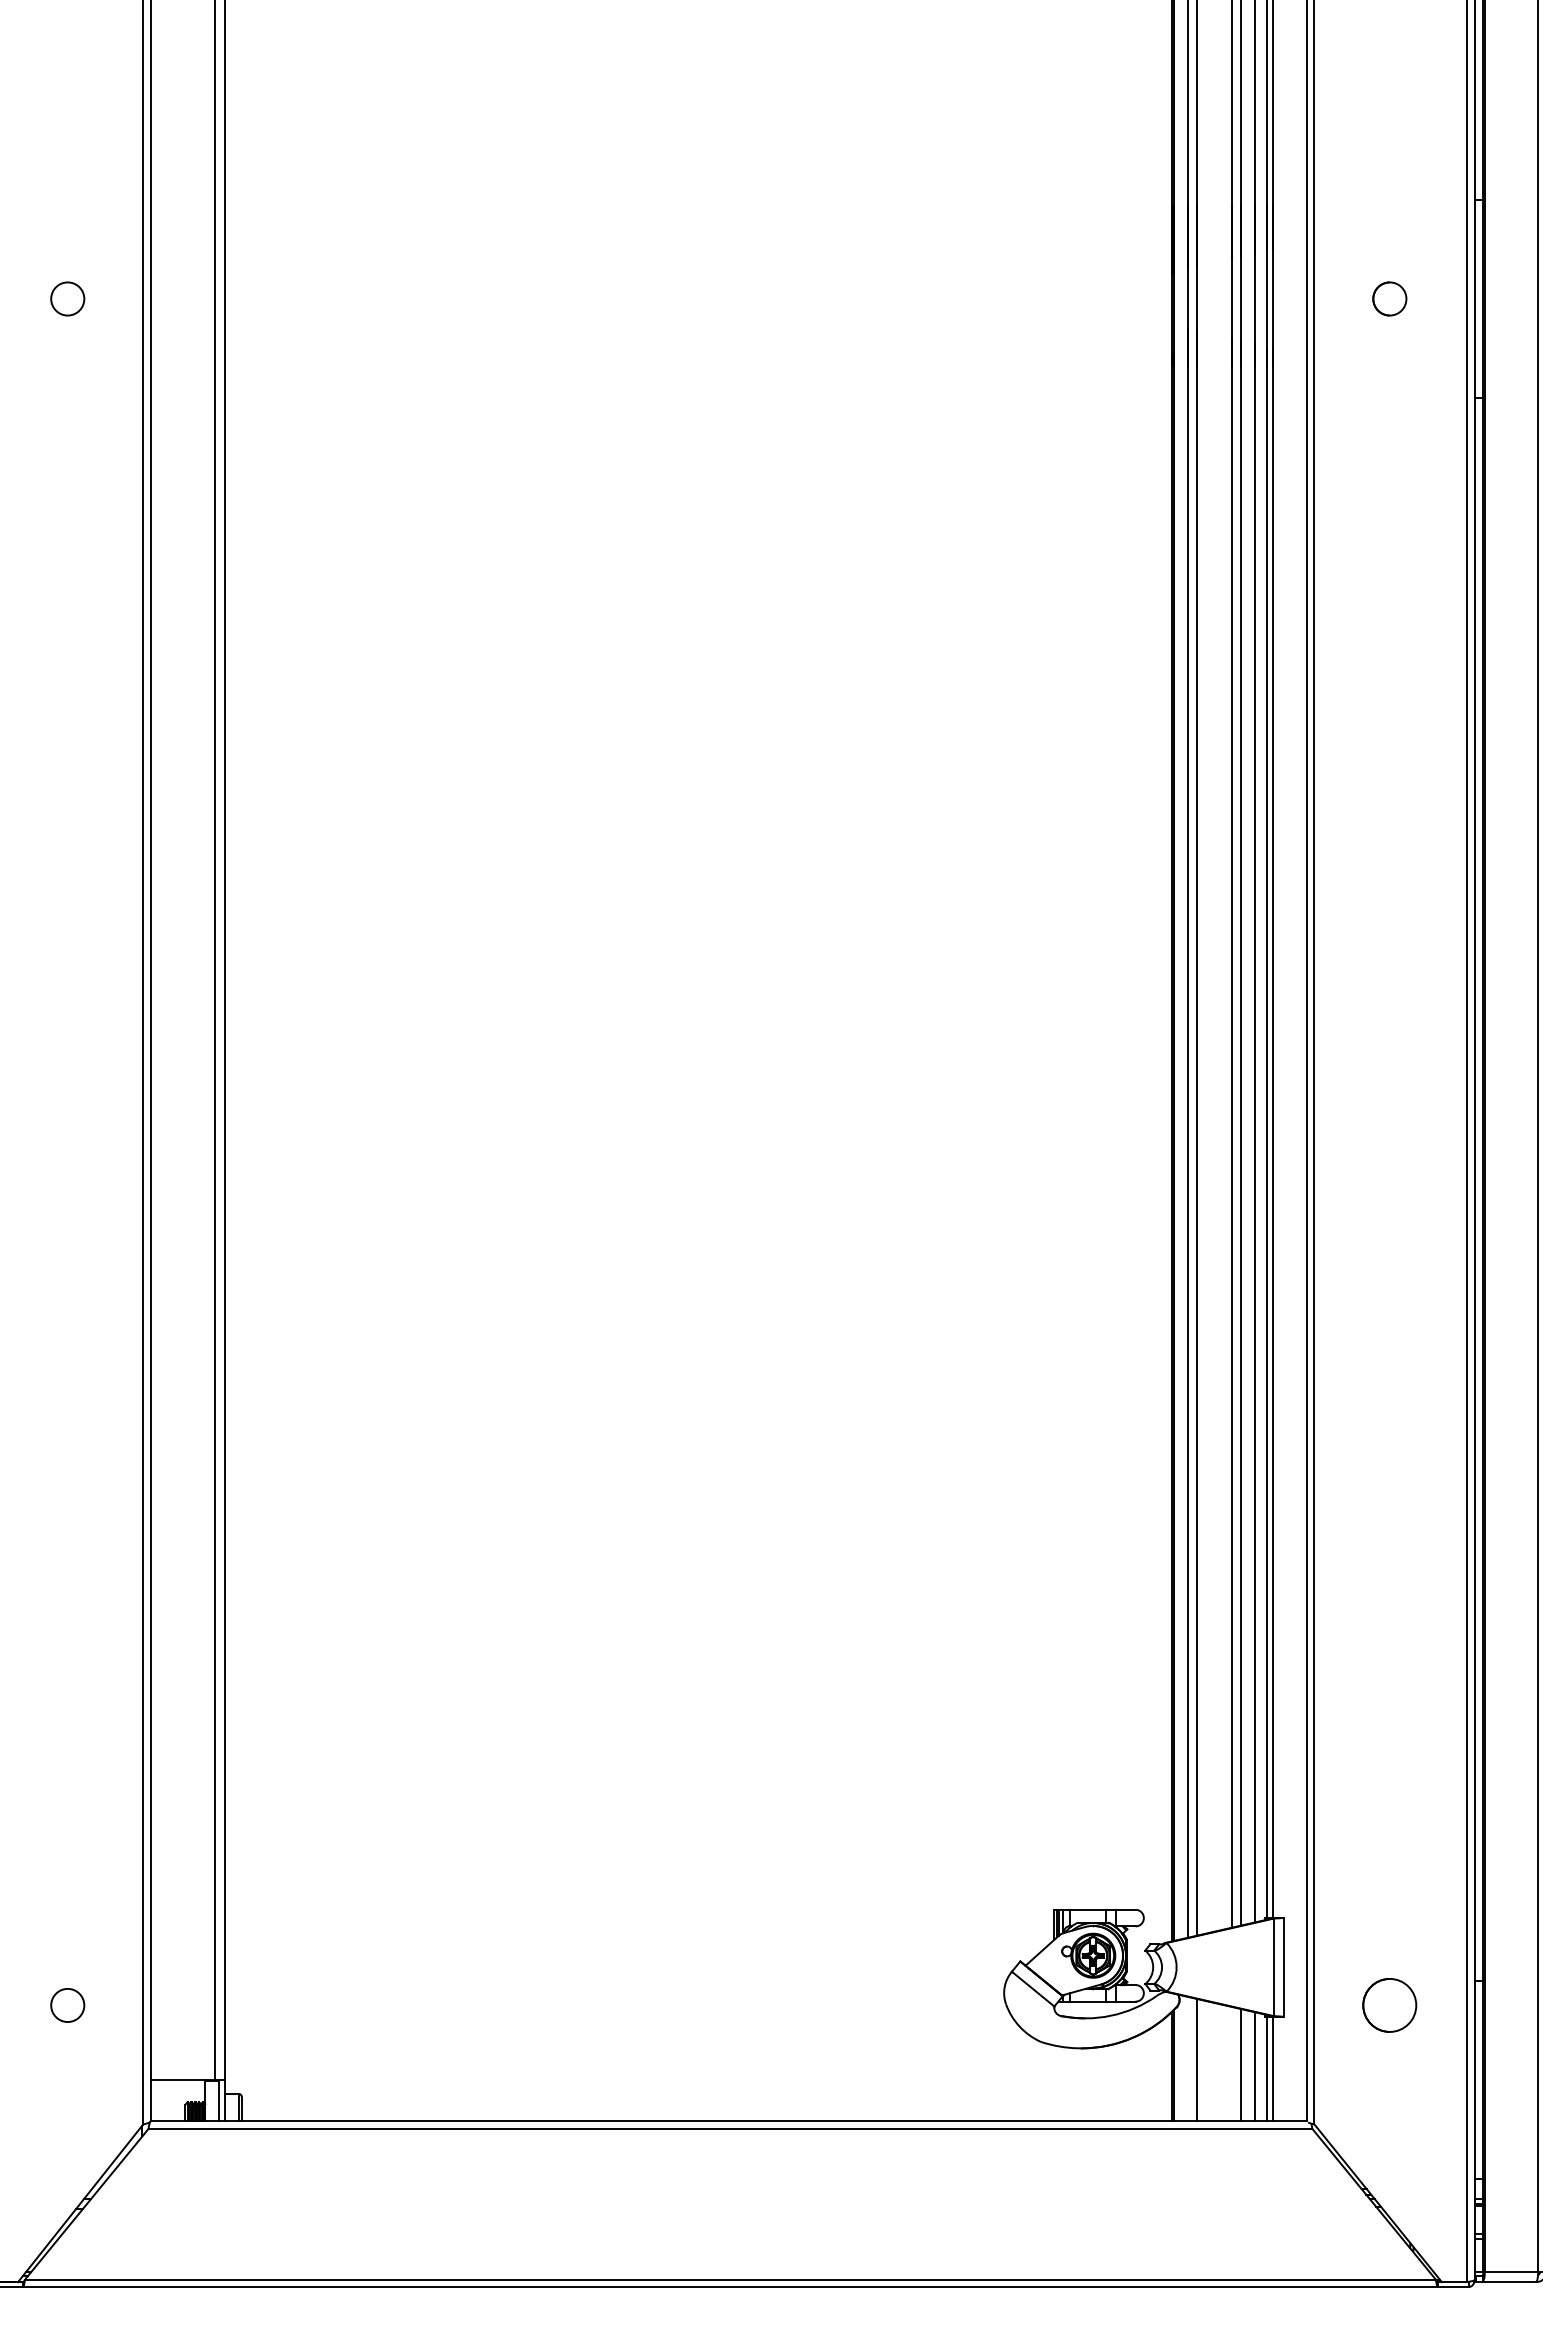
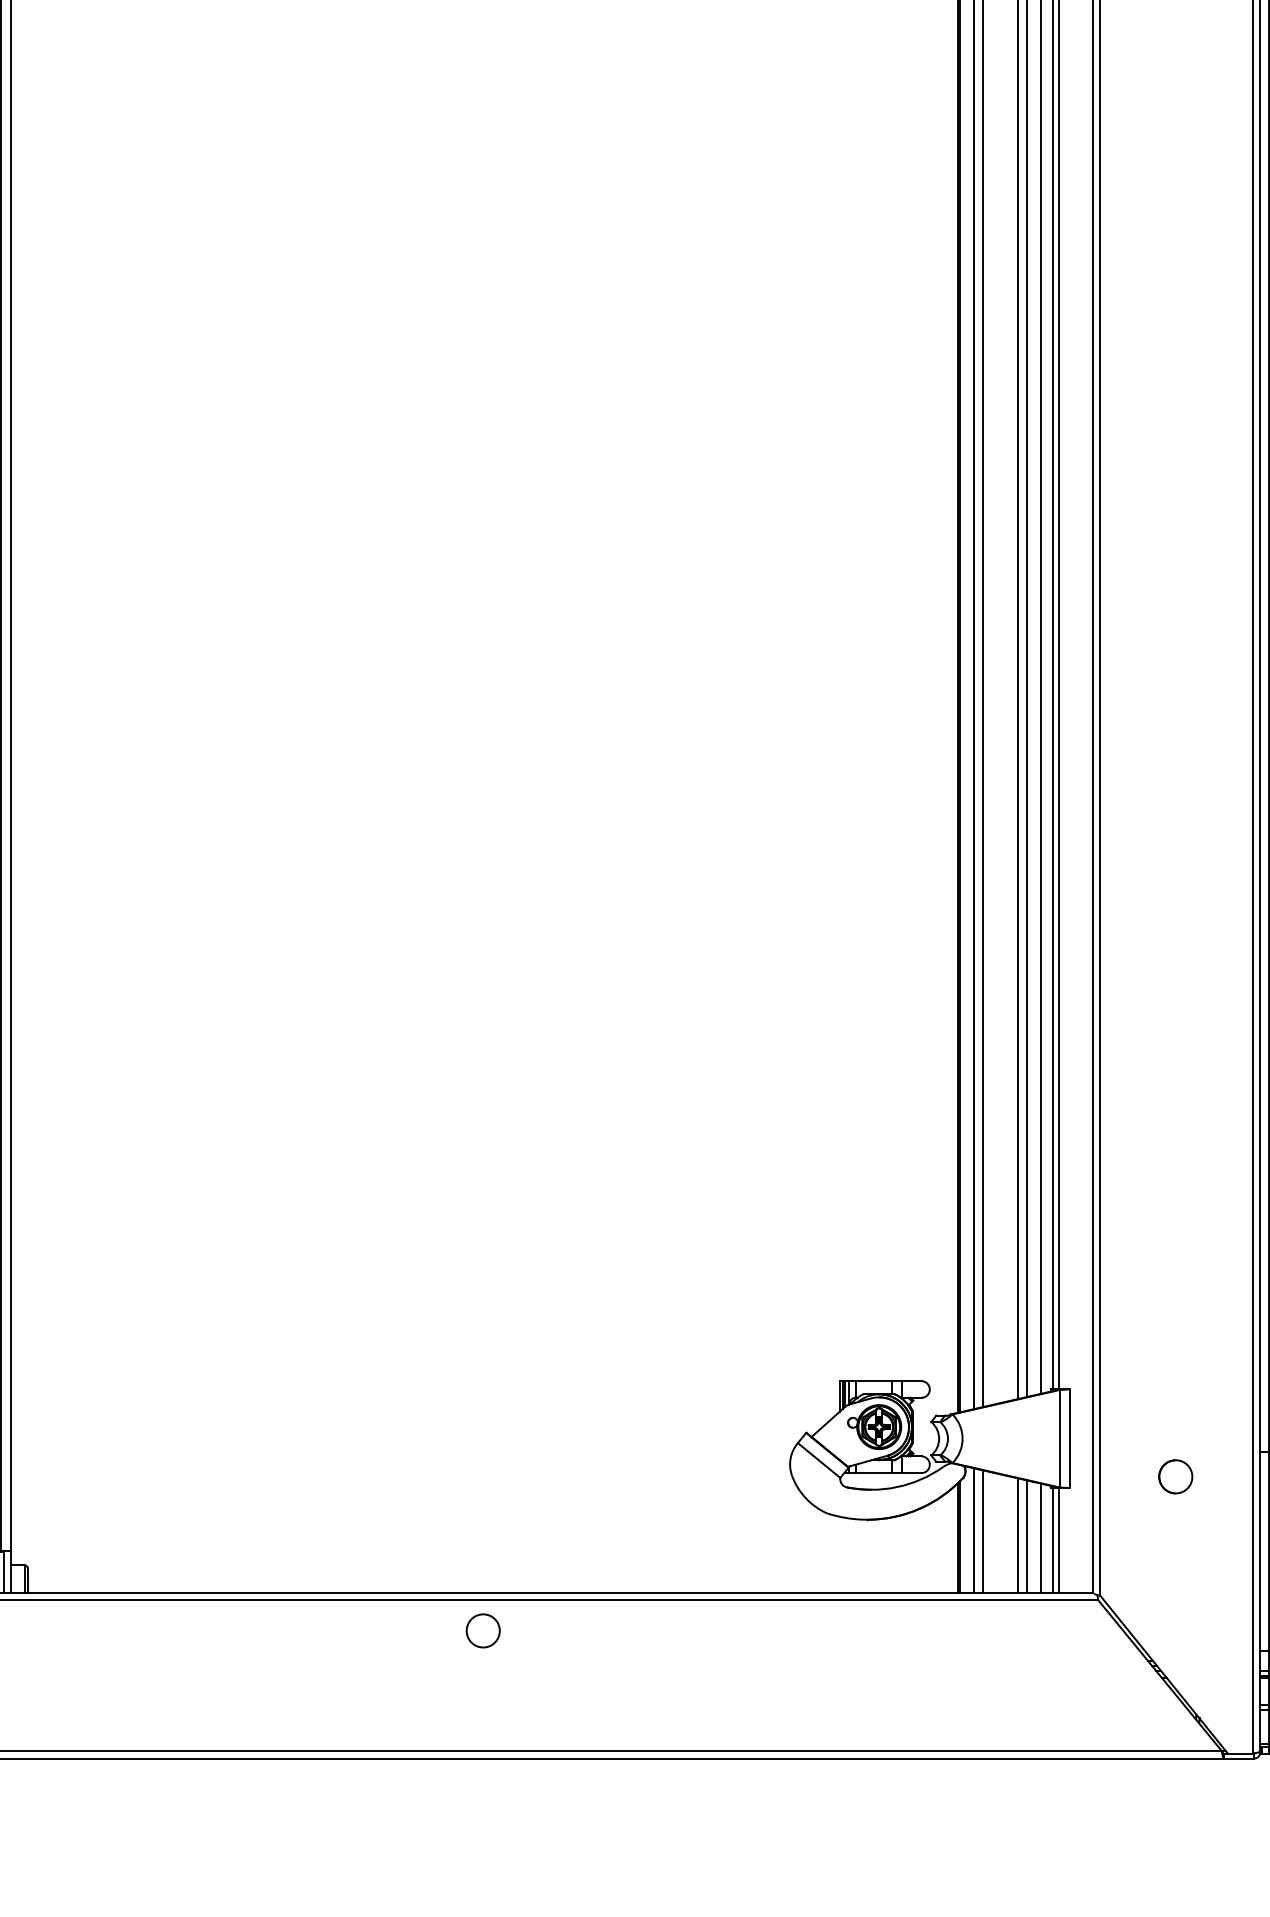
circle: (1389, 2005) -> (1175, 1476), size x0.62
line: (1188, 2058) -> (974, 1529), added
line: (1232, 2063) -> (1018, 1534), added
circle: (696, 2159) -> (482, 1630), added

